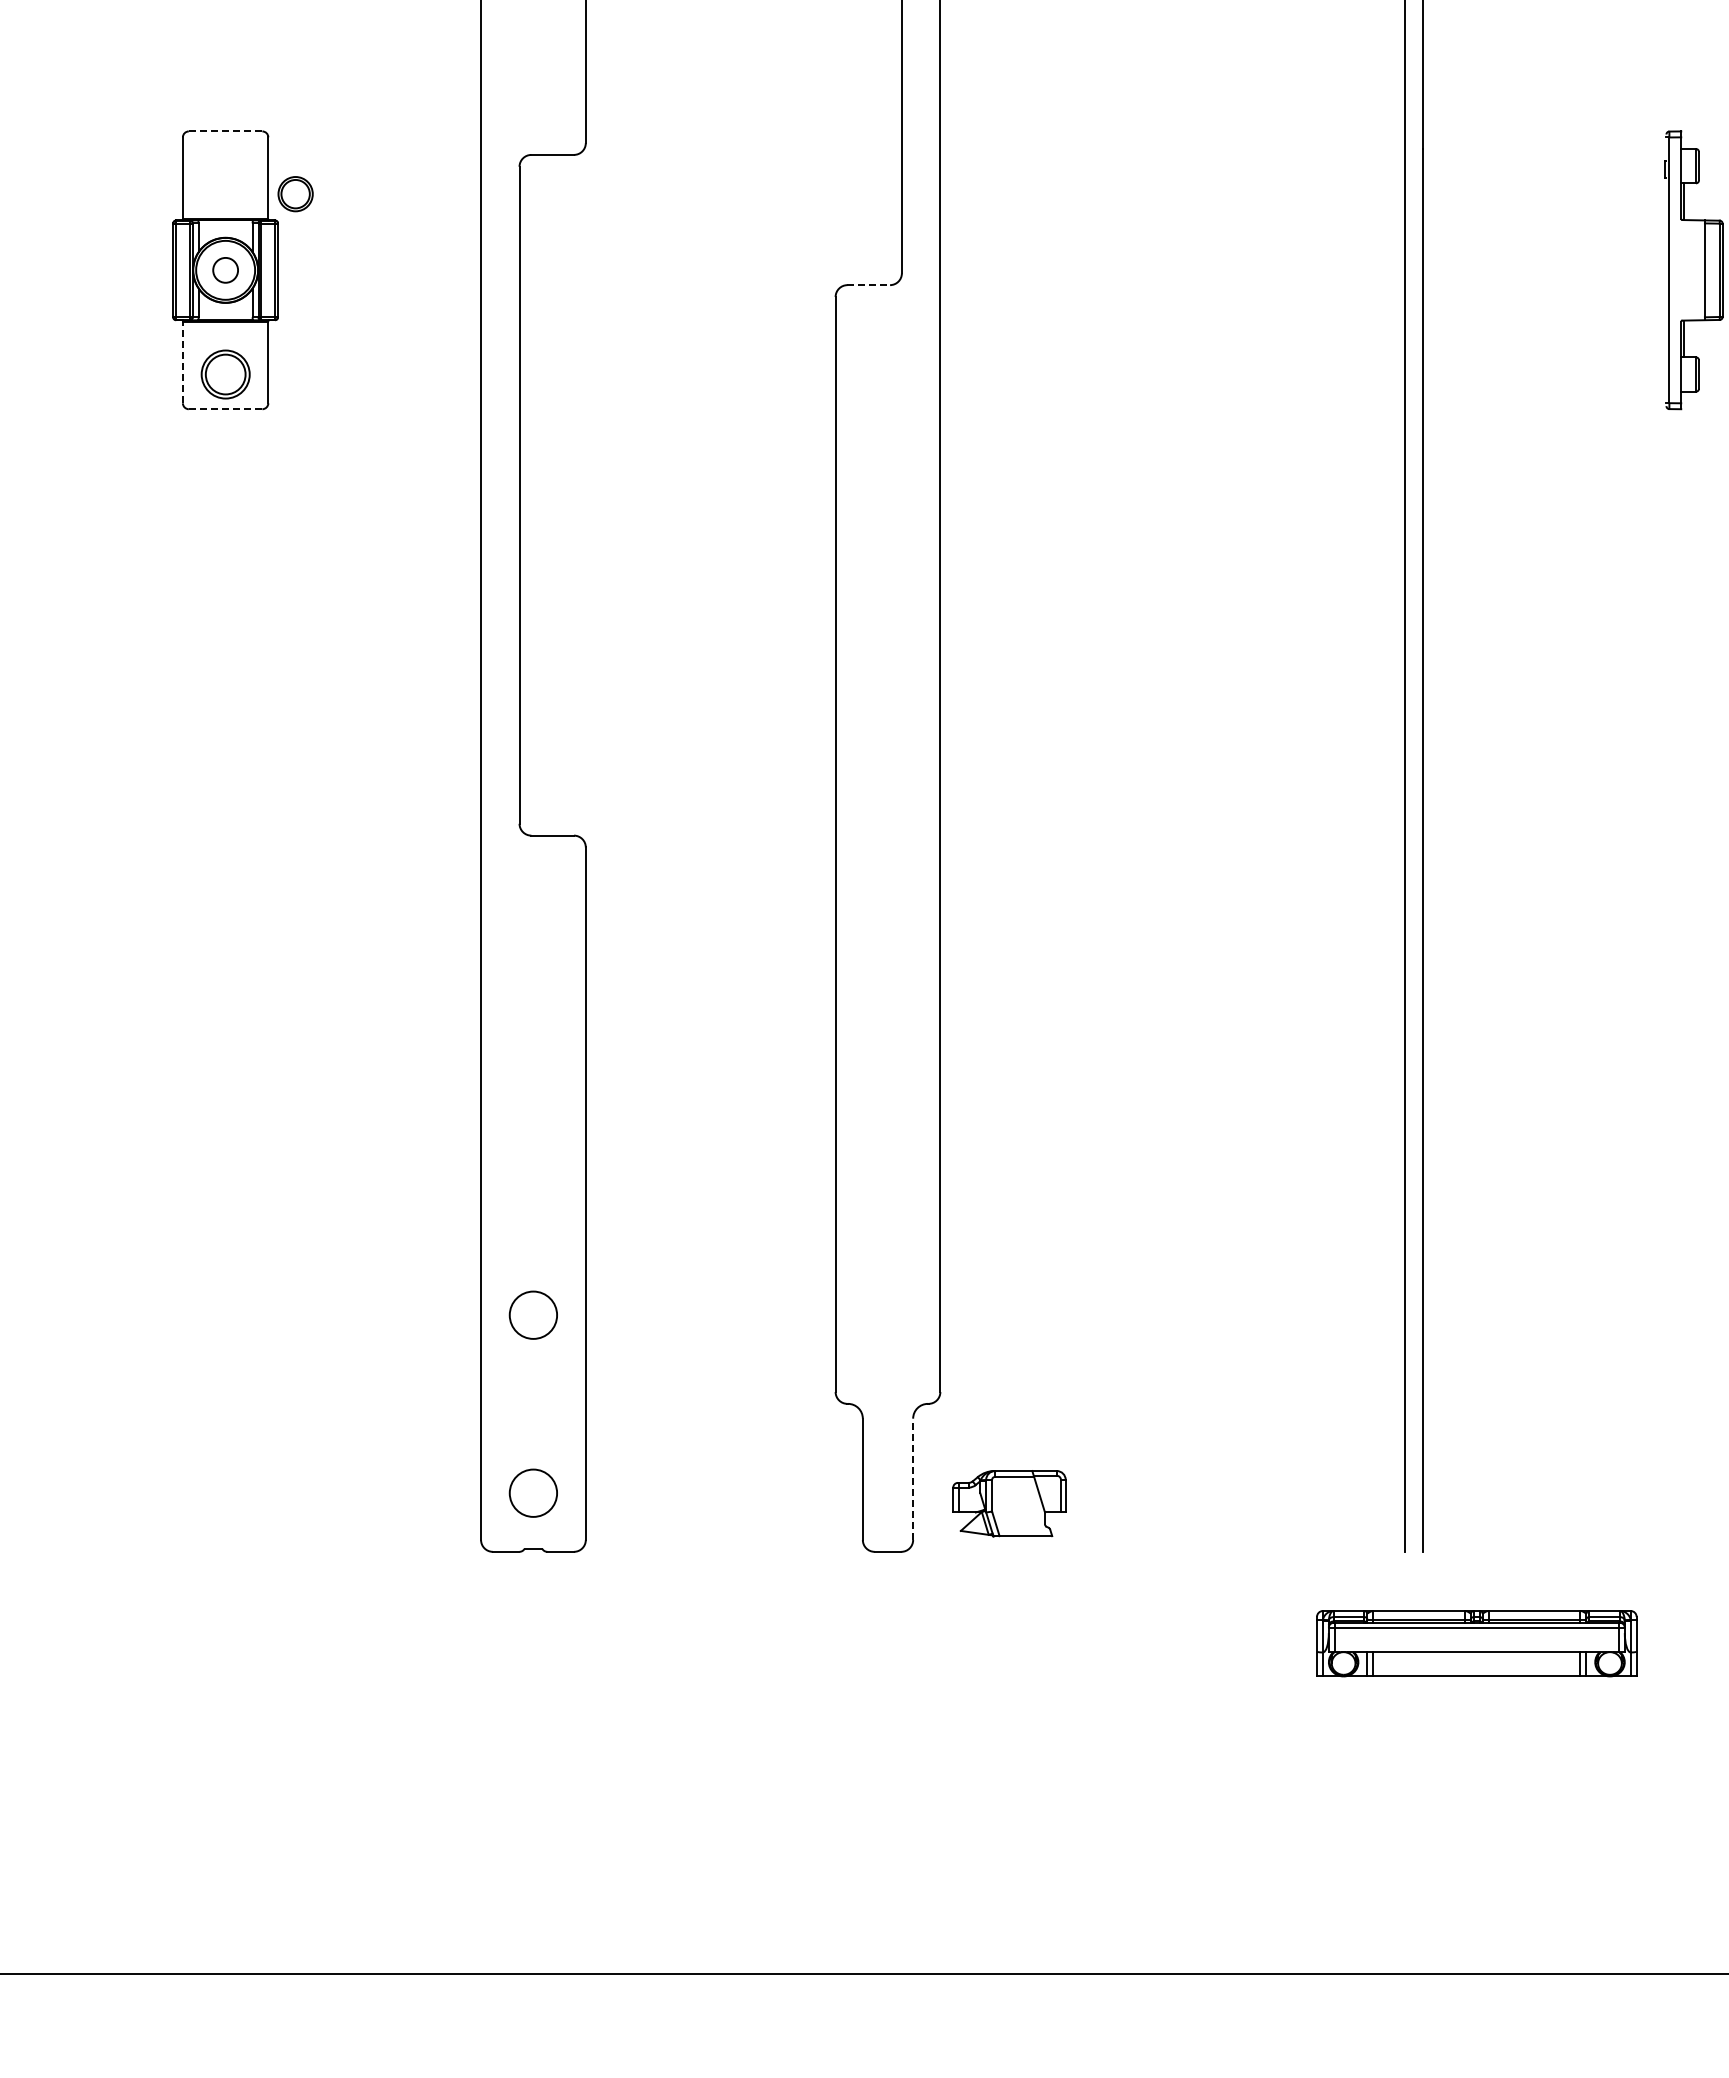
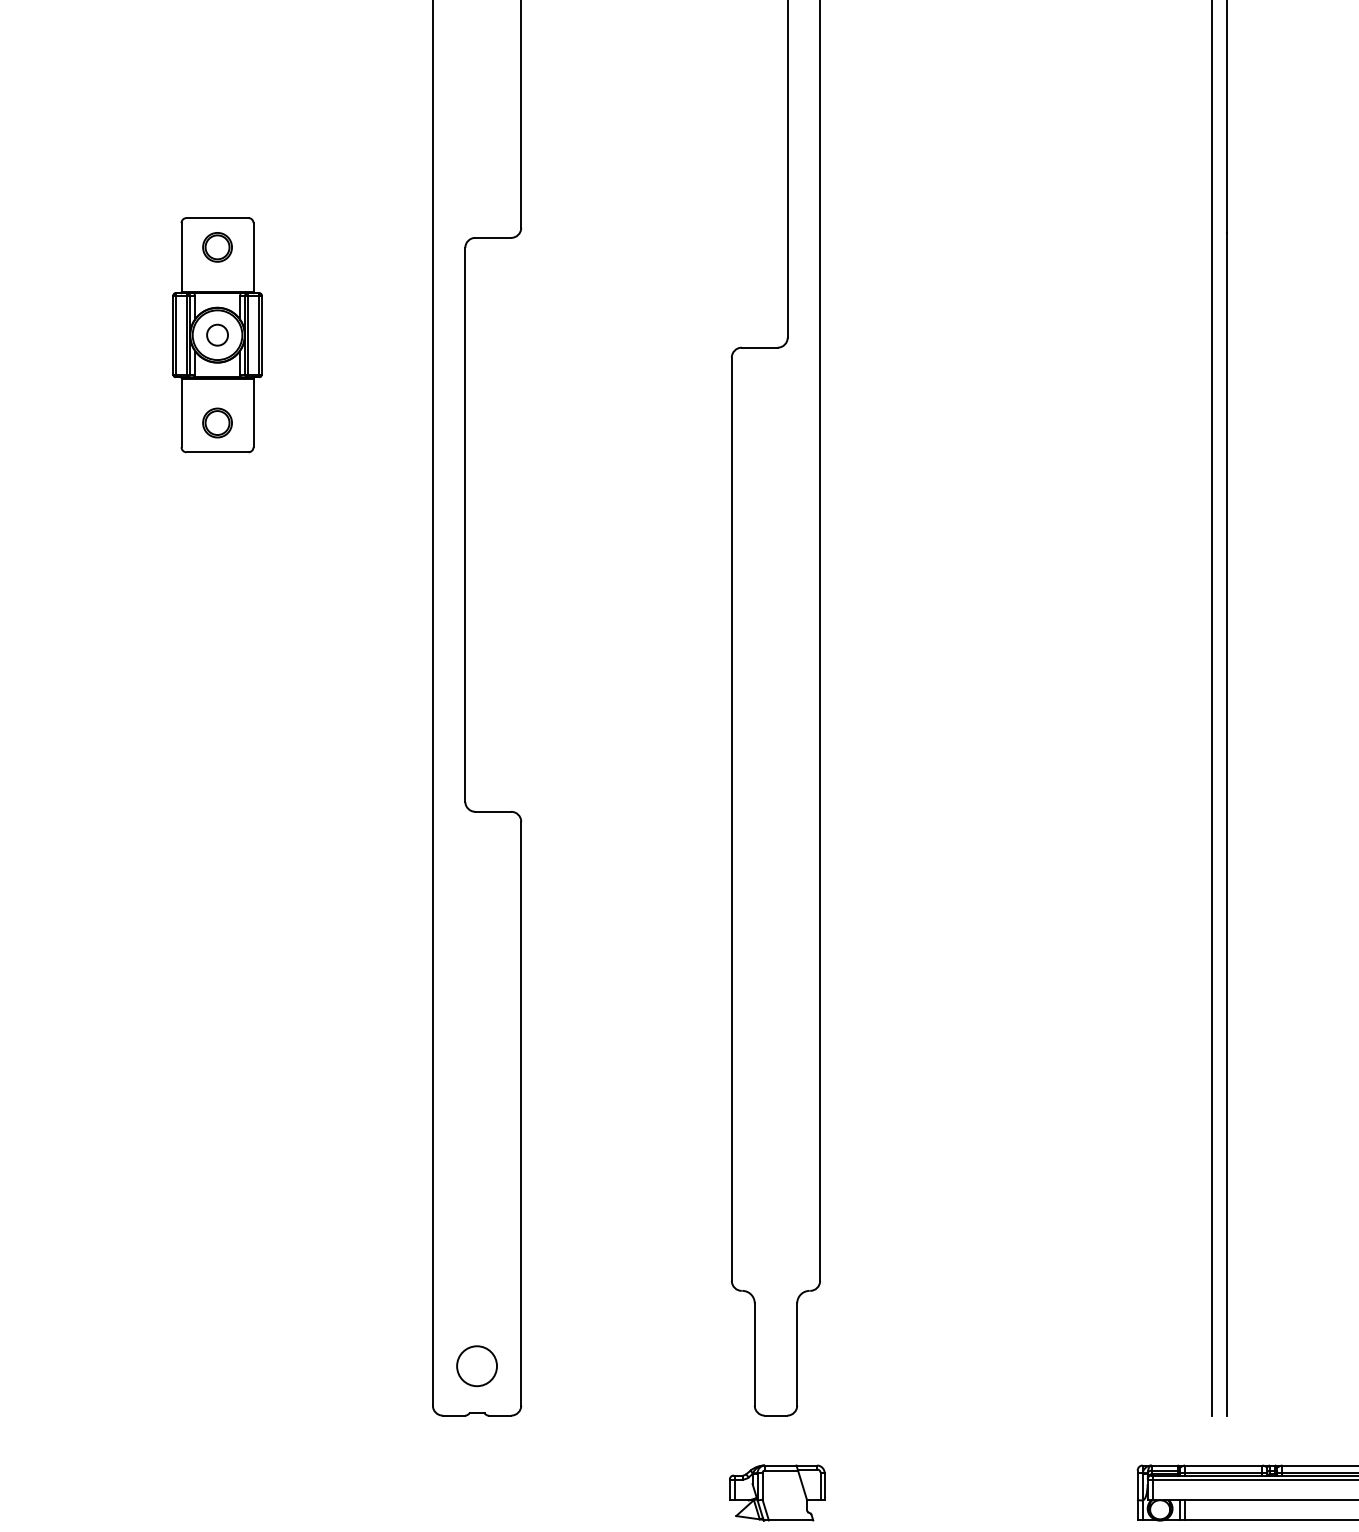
line: (225, 131) -> (217, 218), dashed -> solid
part: (295, 194) -> (217, 247), moved
line: (869, 285) -> (760, 347), dashed -> solid
line: (182, 362) -> (181, 412), dashed -> solid
part: (225, 374) -> (217, 423), size x0.71
line: (225, 409) -> (217, 452), dashed -> solid
circle: (532, 1314) -> (476, 1215), removed
line: (913, 1479) -> (797, 1354), dashed -> solid
part: (1009, 1503) -> (777, 1492), moved

